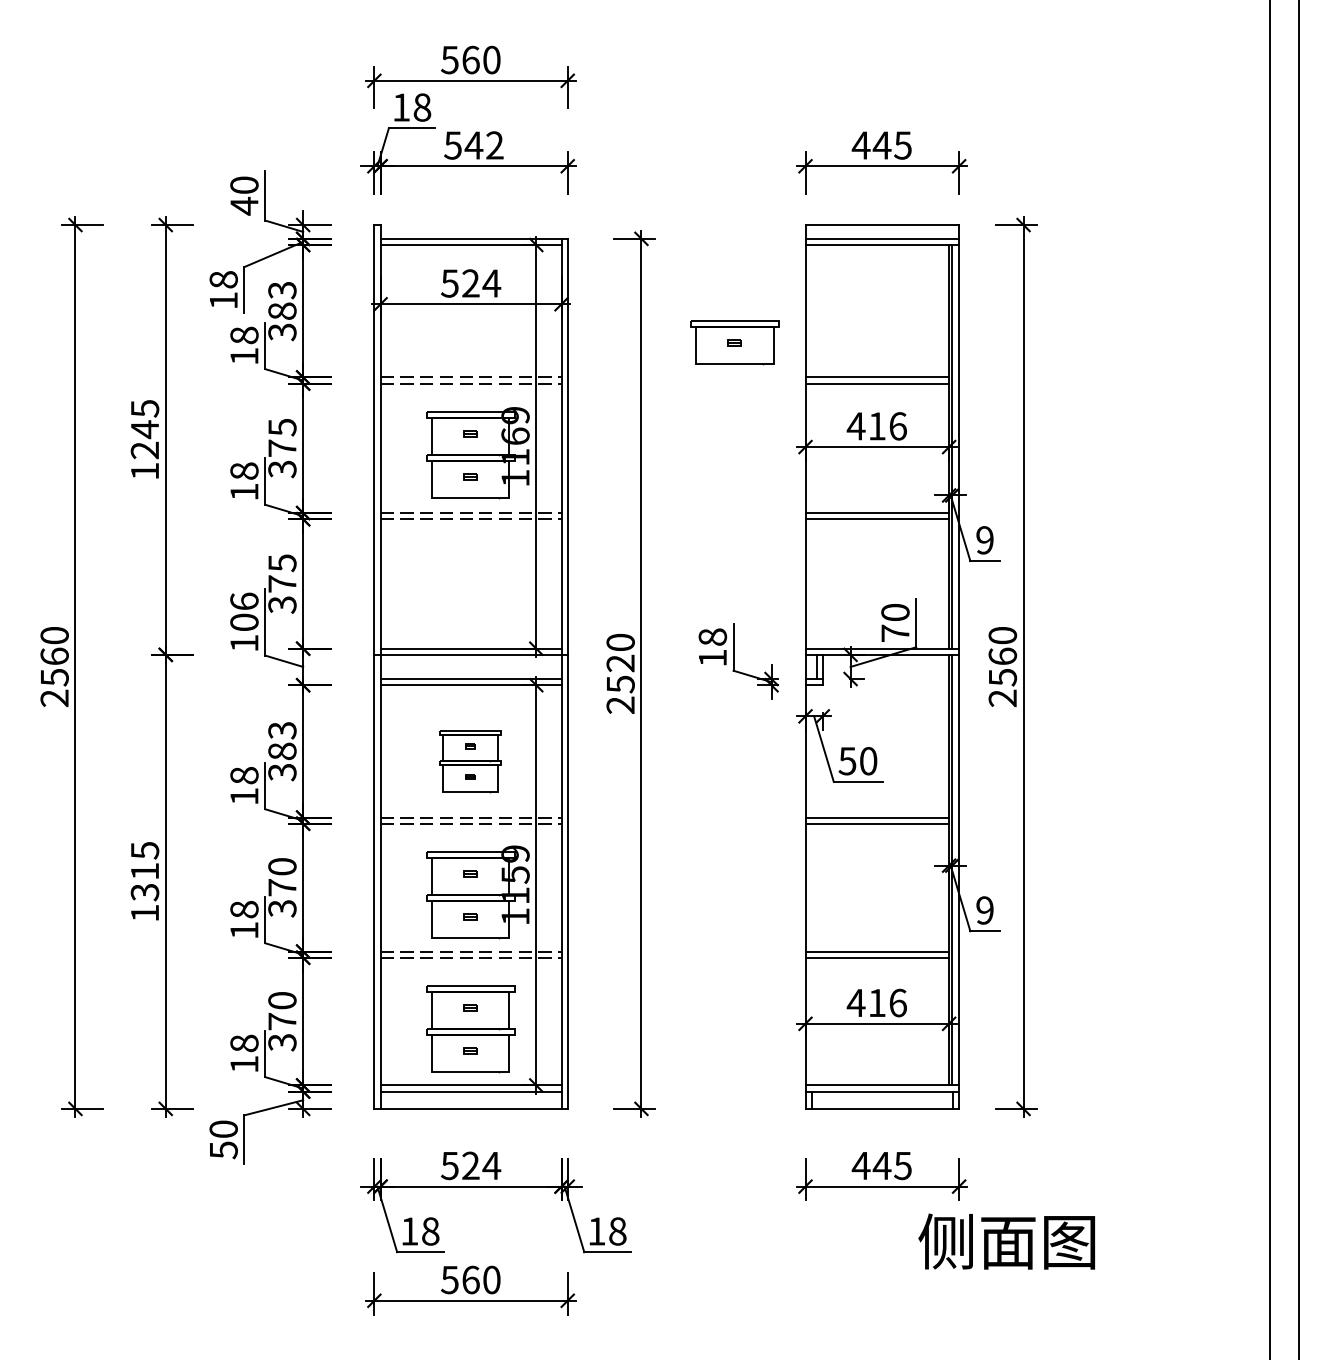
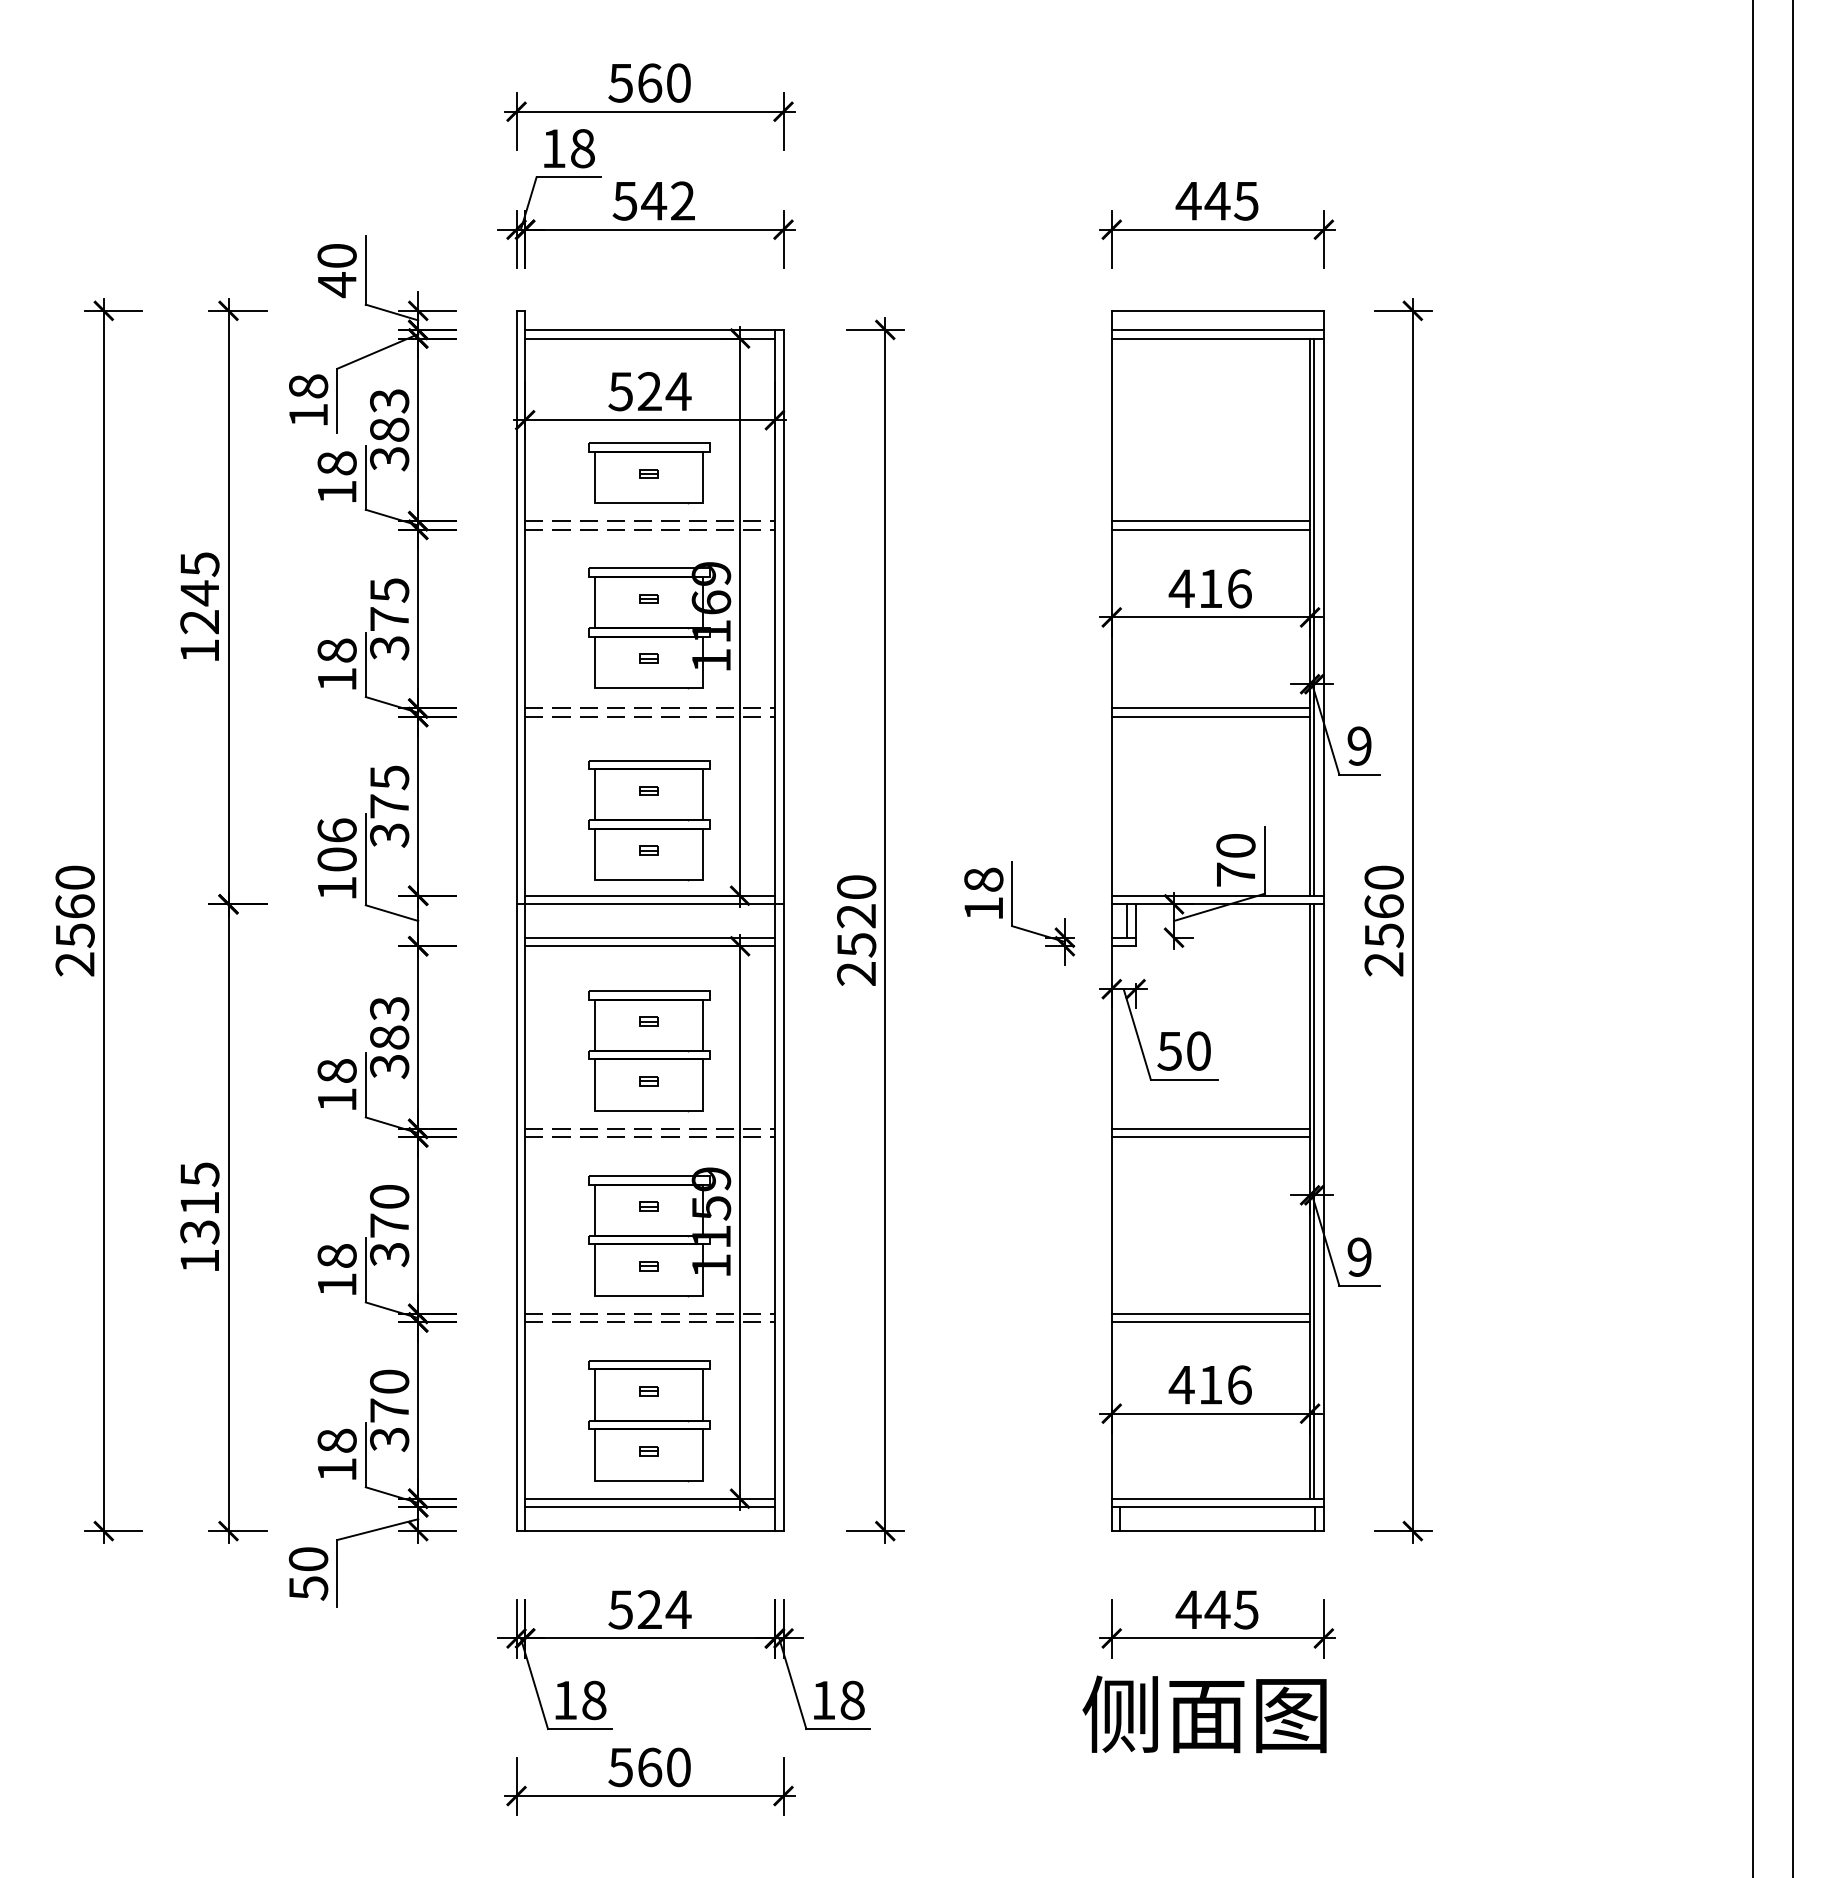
part: (735, 342) -> (649, 473), moved
part: (470, 594) -> (649, 820), added
part: (470, 761) -> (649, 1051), size x1.43
text: (1006, 1241) -> (1204, 1714), moved

